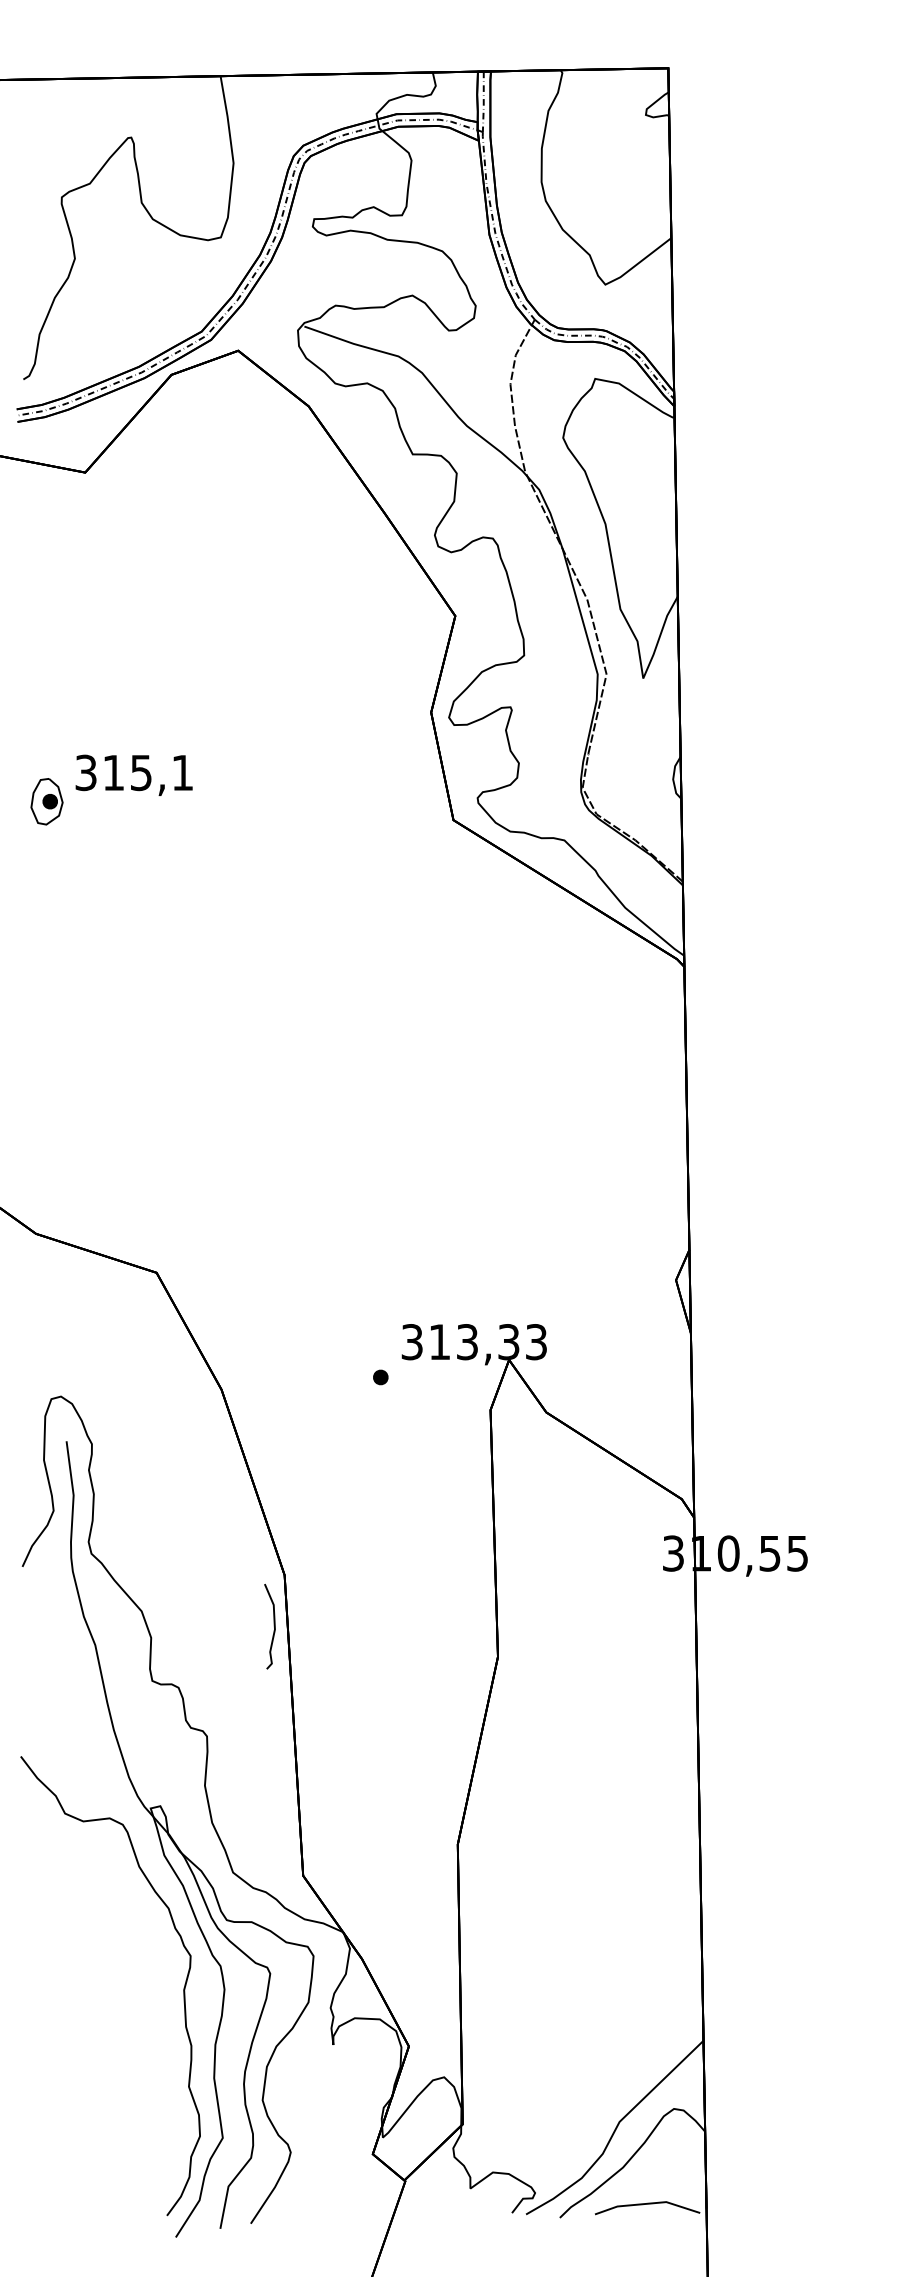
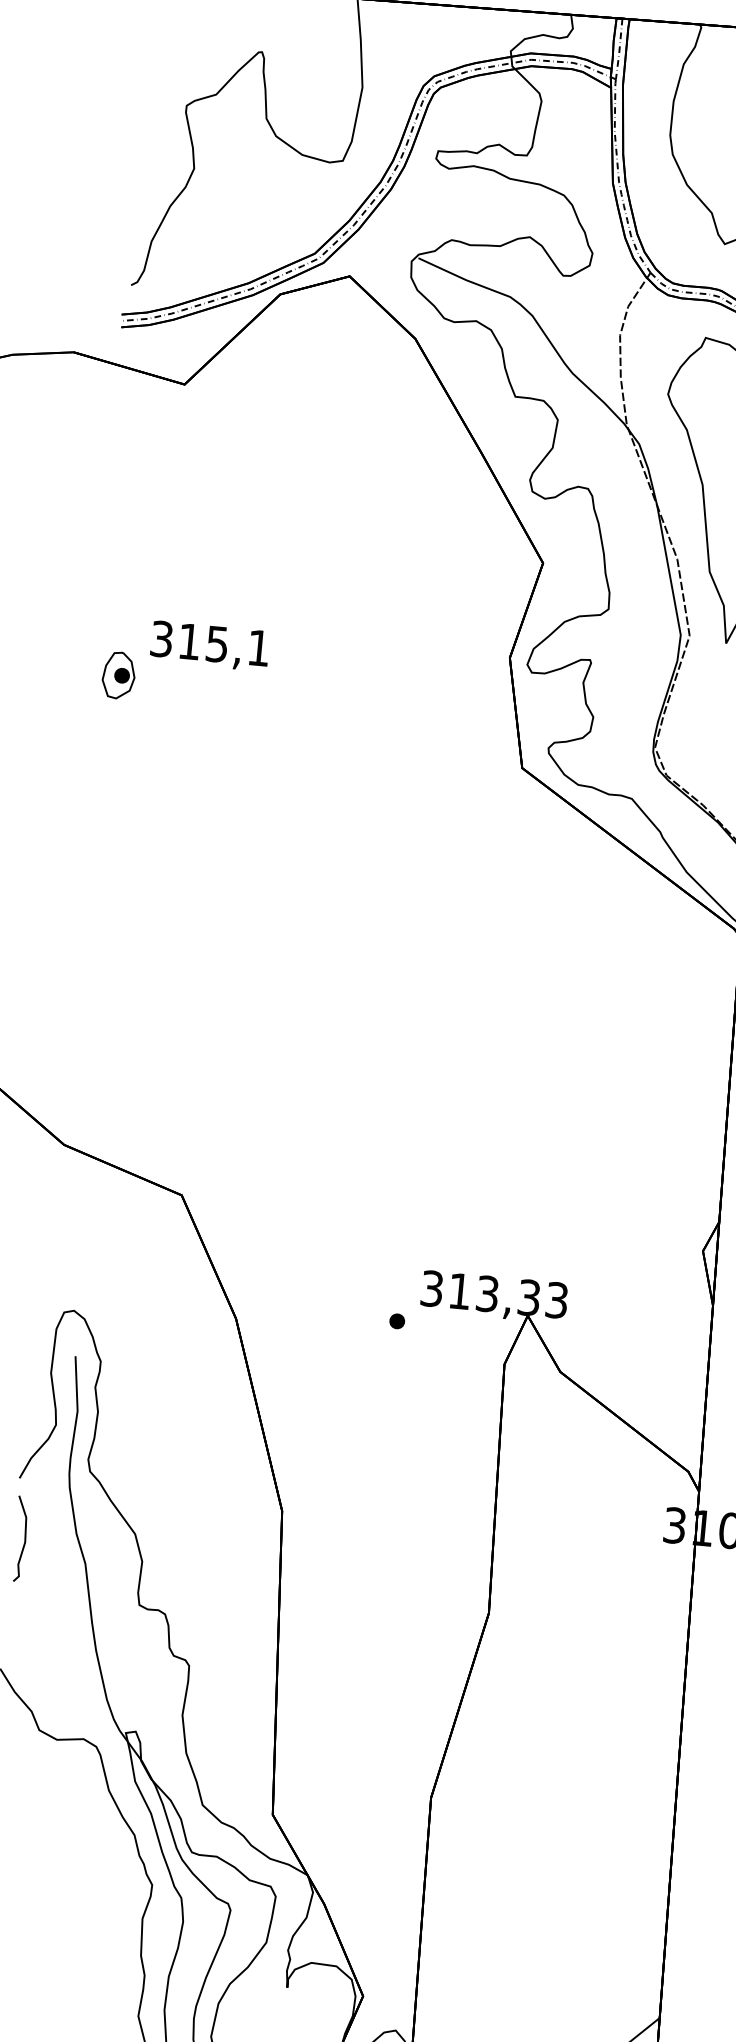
text: (133, 774) -> (209, 645), moved
part: (46, 801) -> (118, 675), moved
curve: (273, 1626) -> (24, 1539), moved

